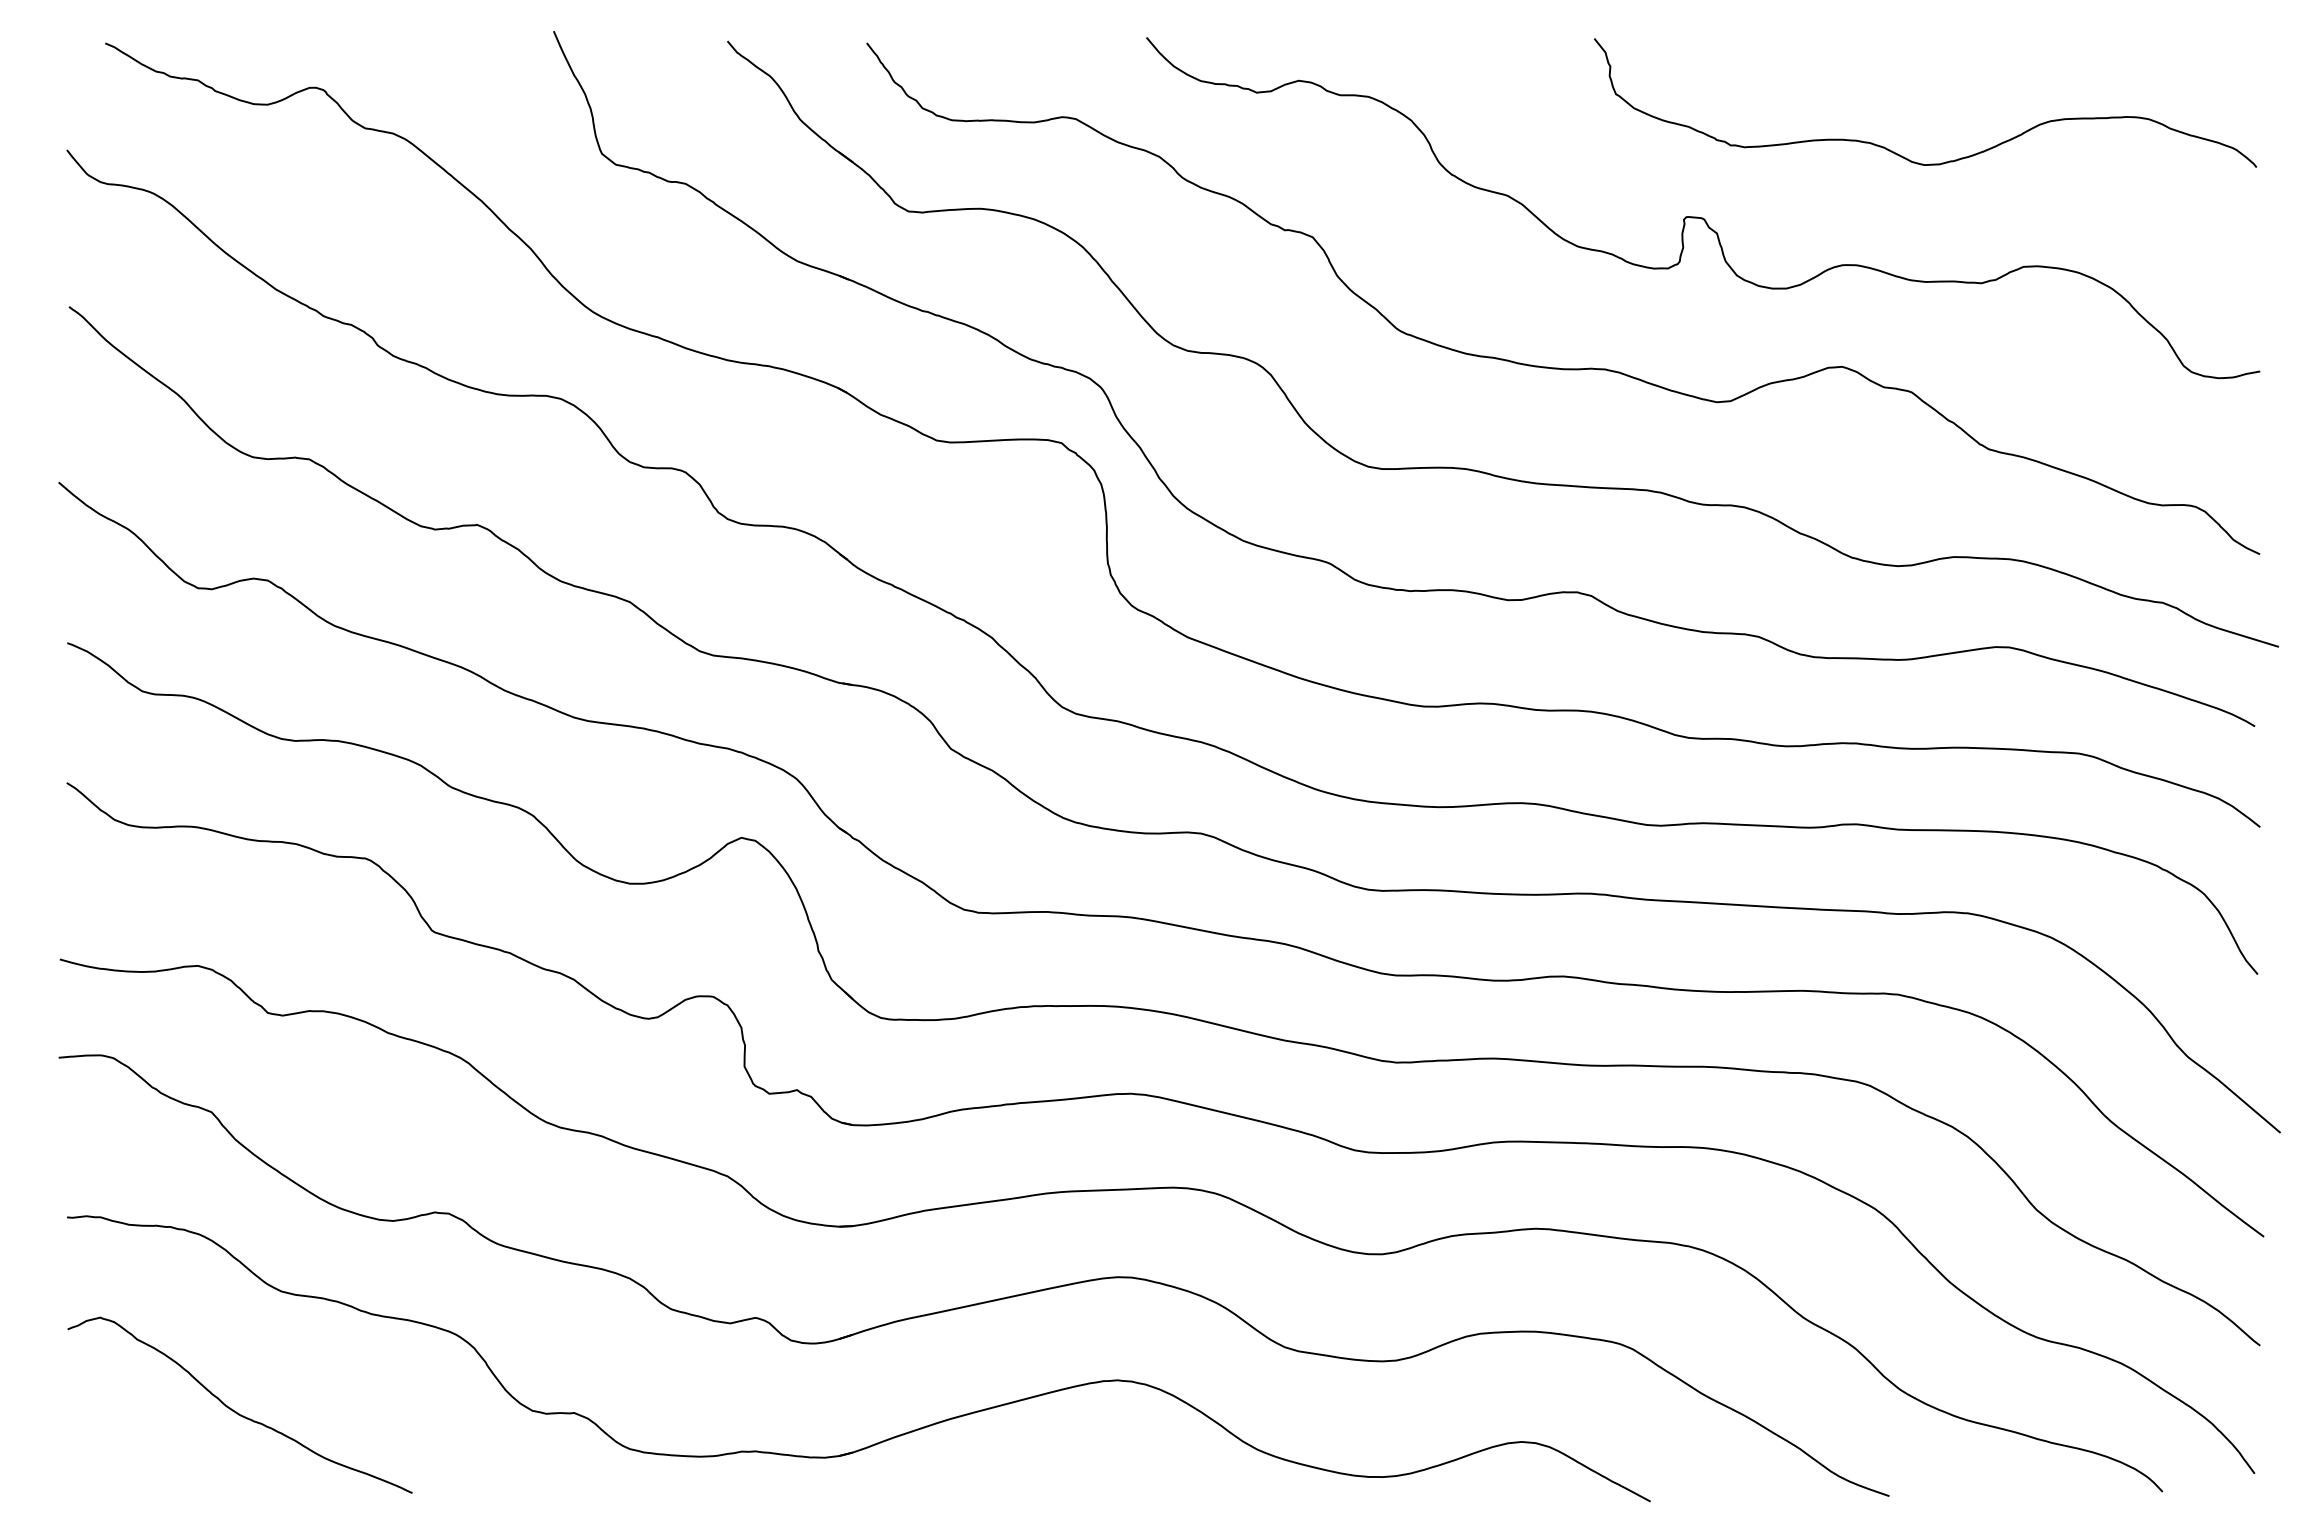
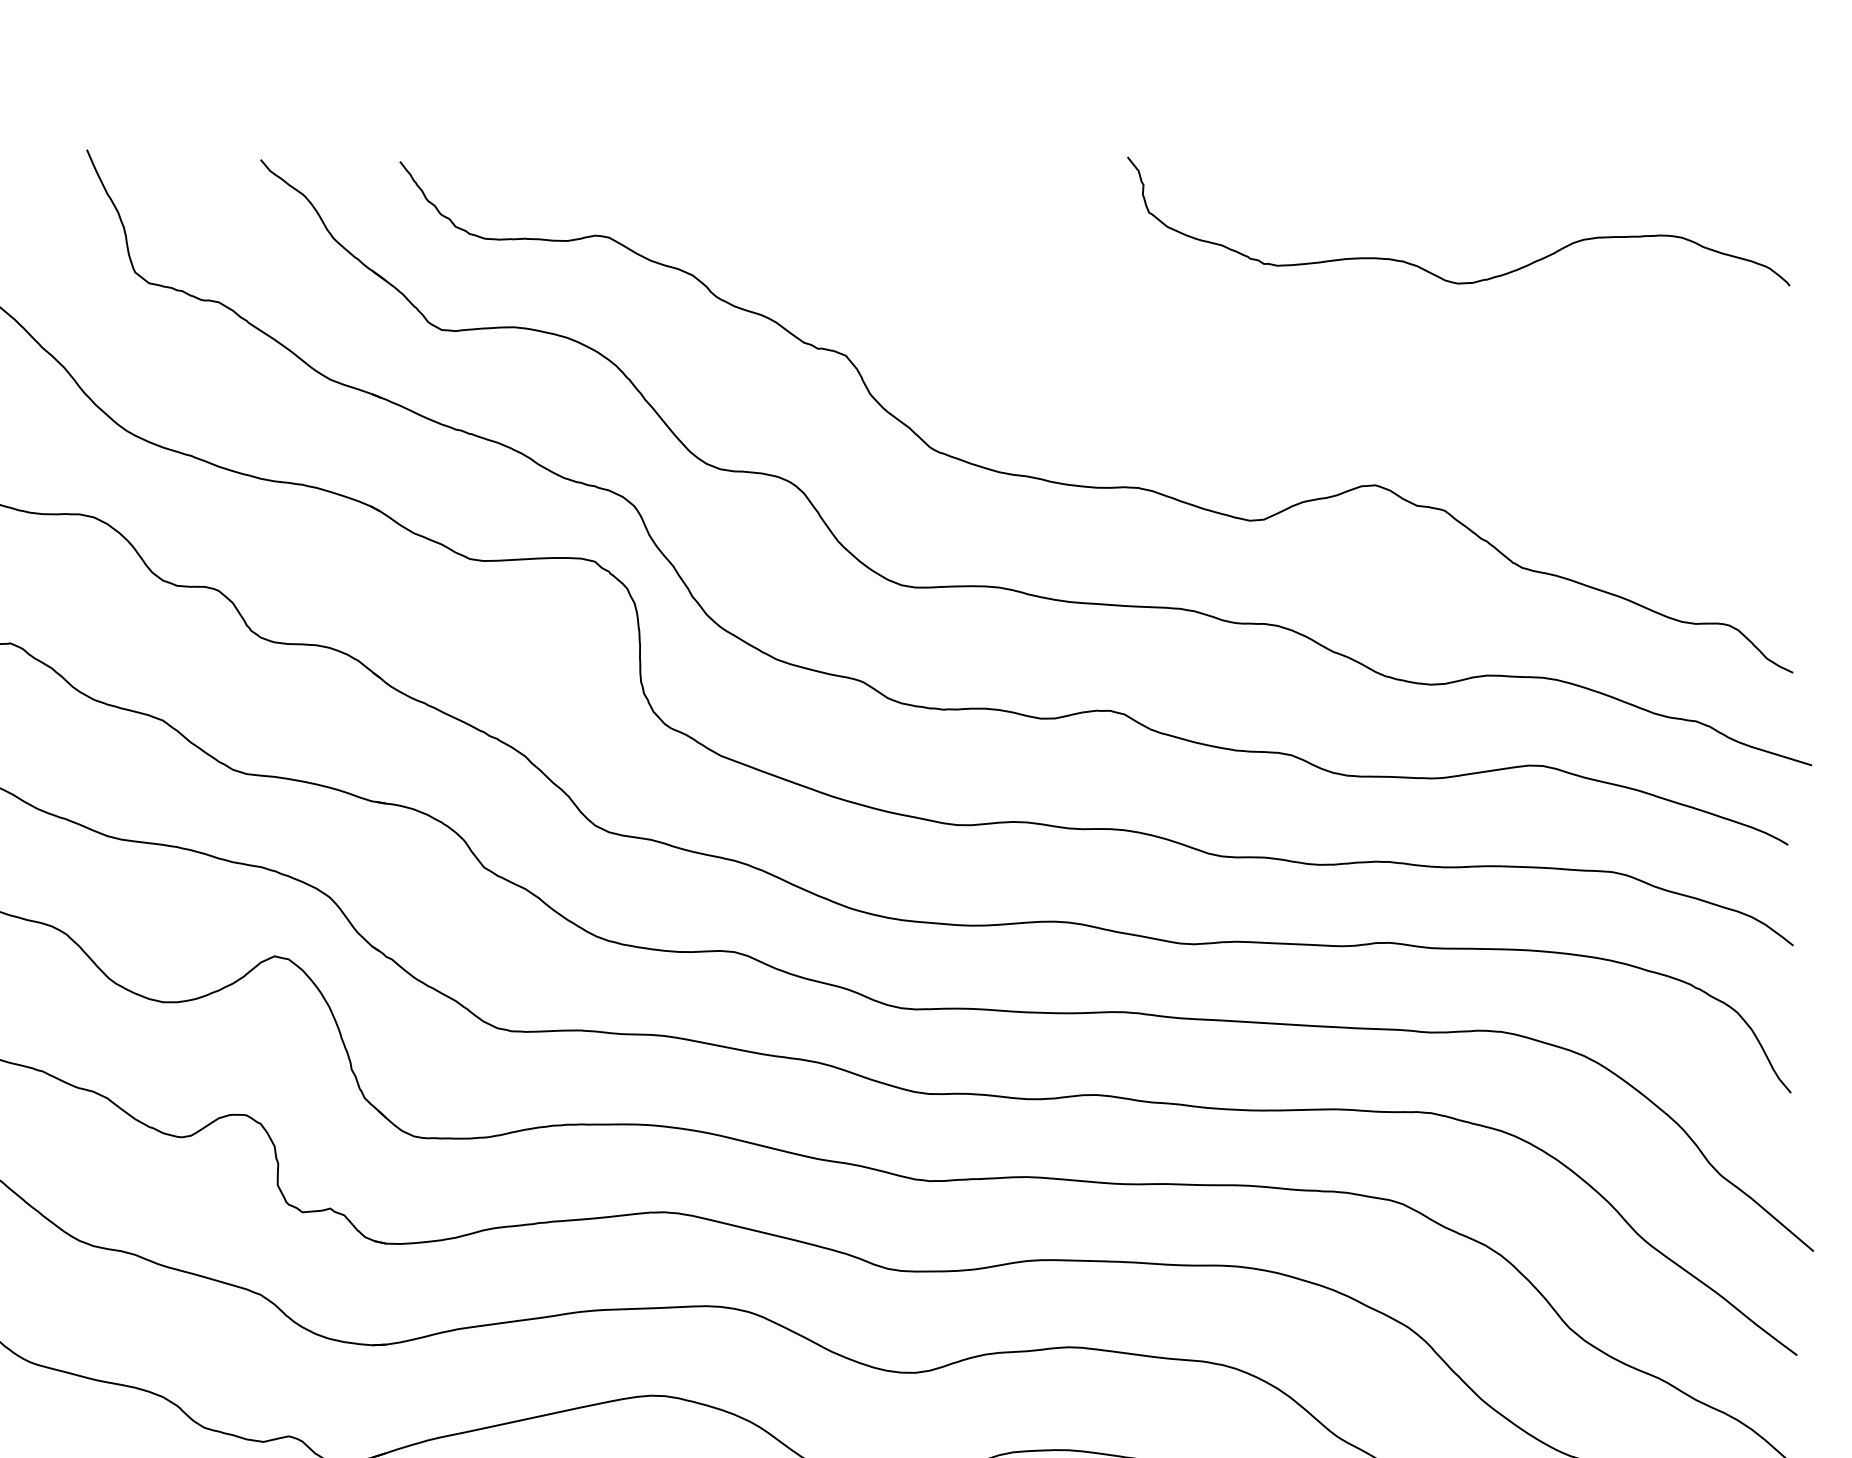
curve: (1702, 217) -> (1235, 336), removed

